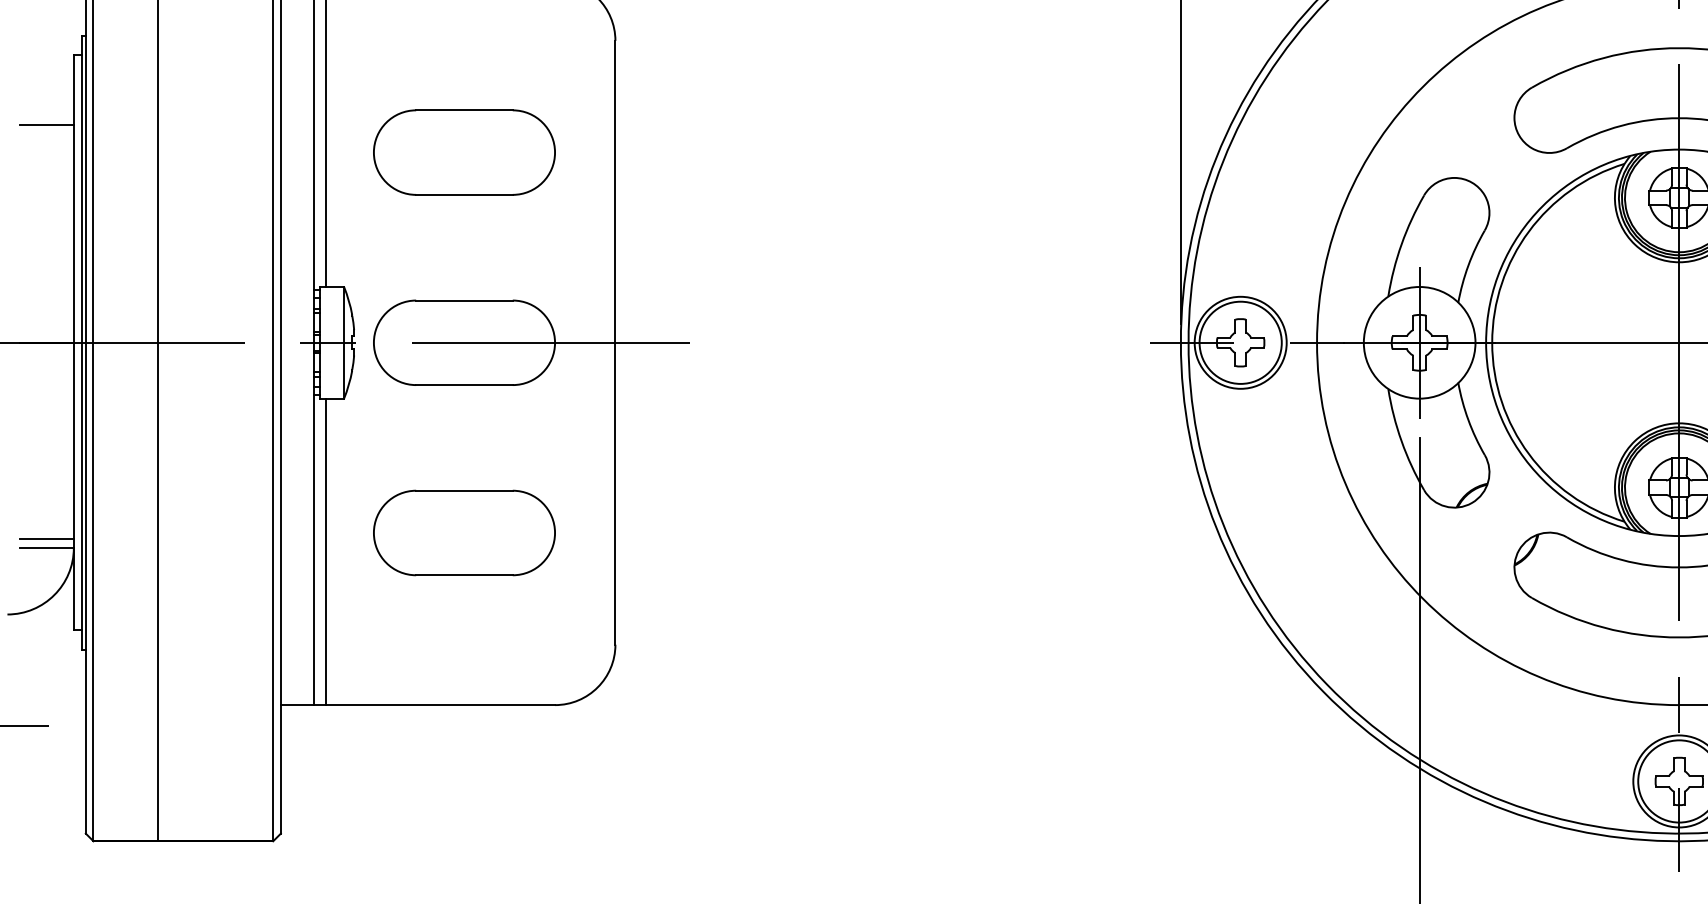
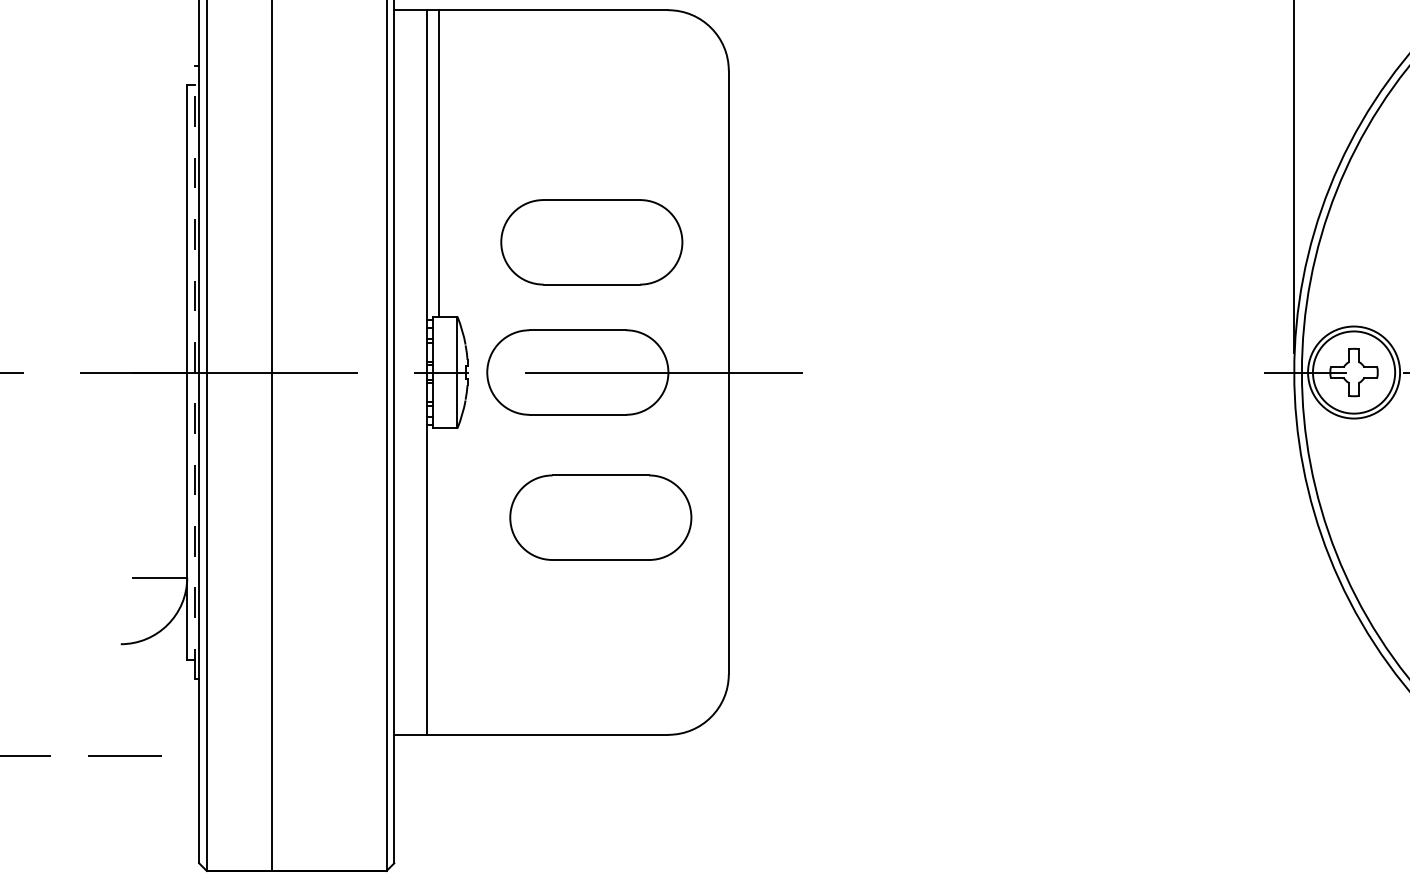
line: (46, 125) -> (159, 155), removed
part: (464, 152) -> (591, 242), moved
line: (81, 342) -> (194, 372), solid -> dashed
part: (464, 532) -> (600, 517), moved
line: (46, 538) -> (159, 568), removed
line: (325, 551) -> (438, 581), removed

